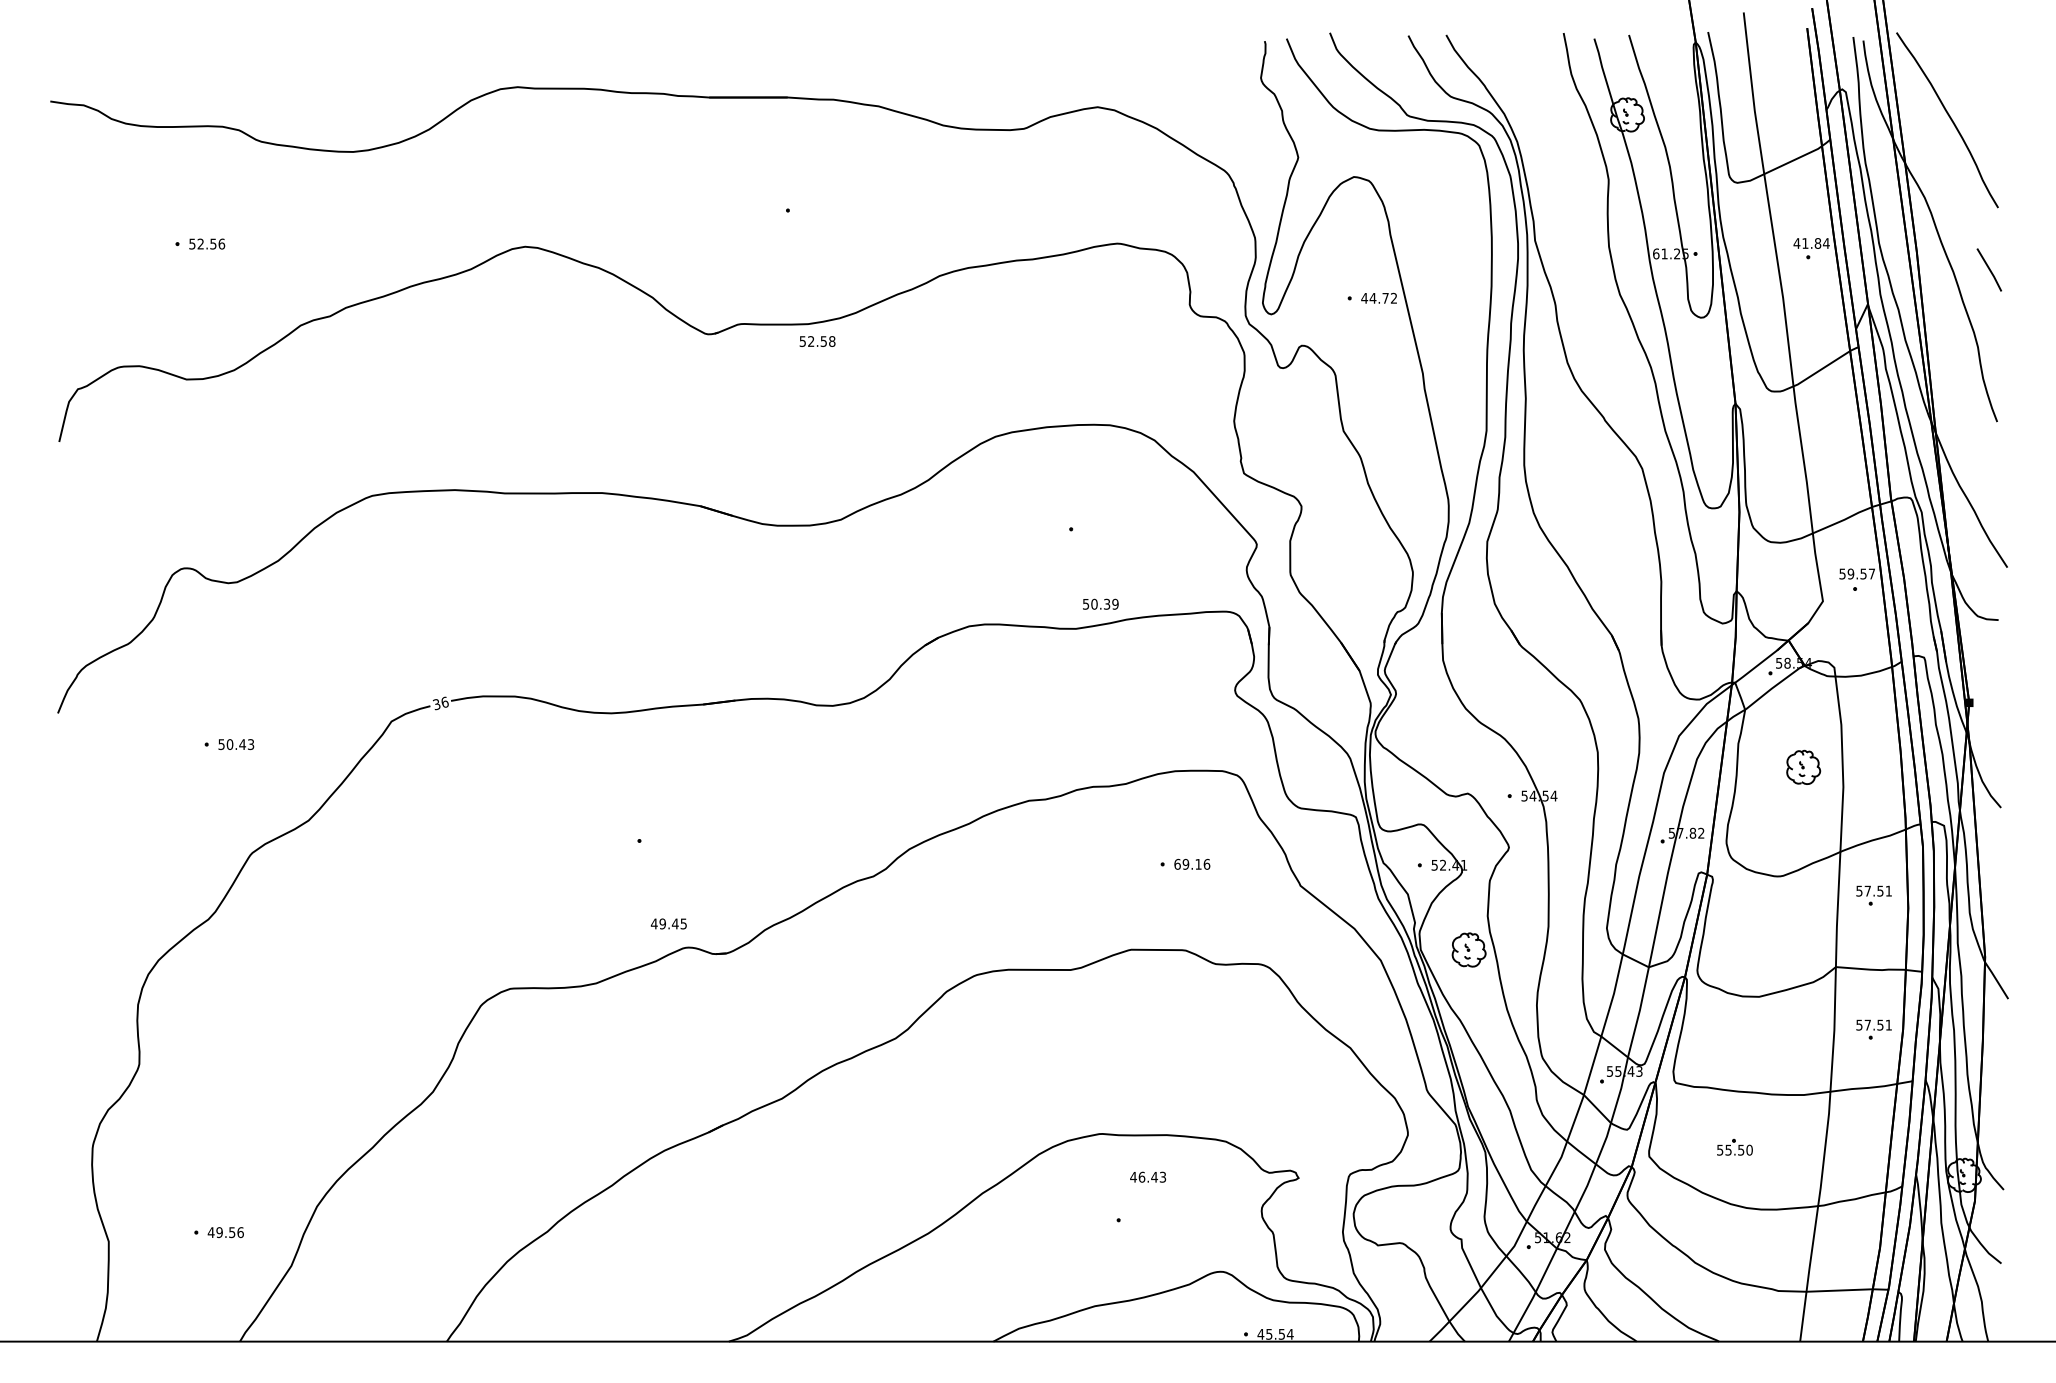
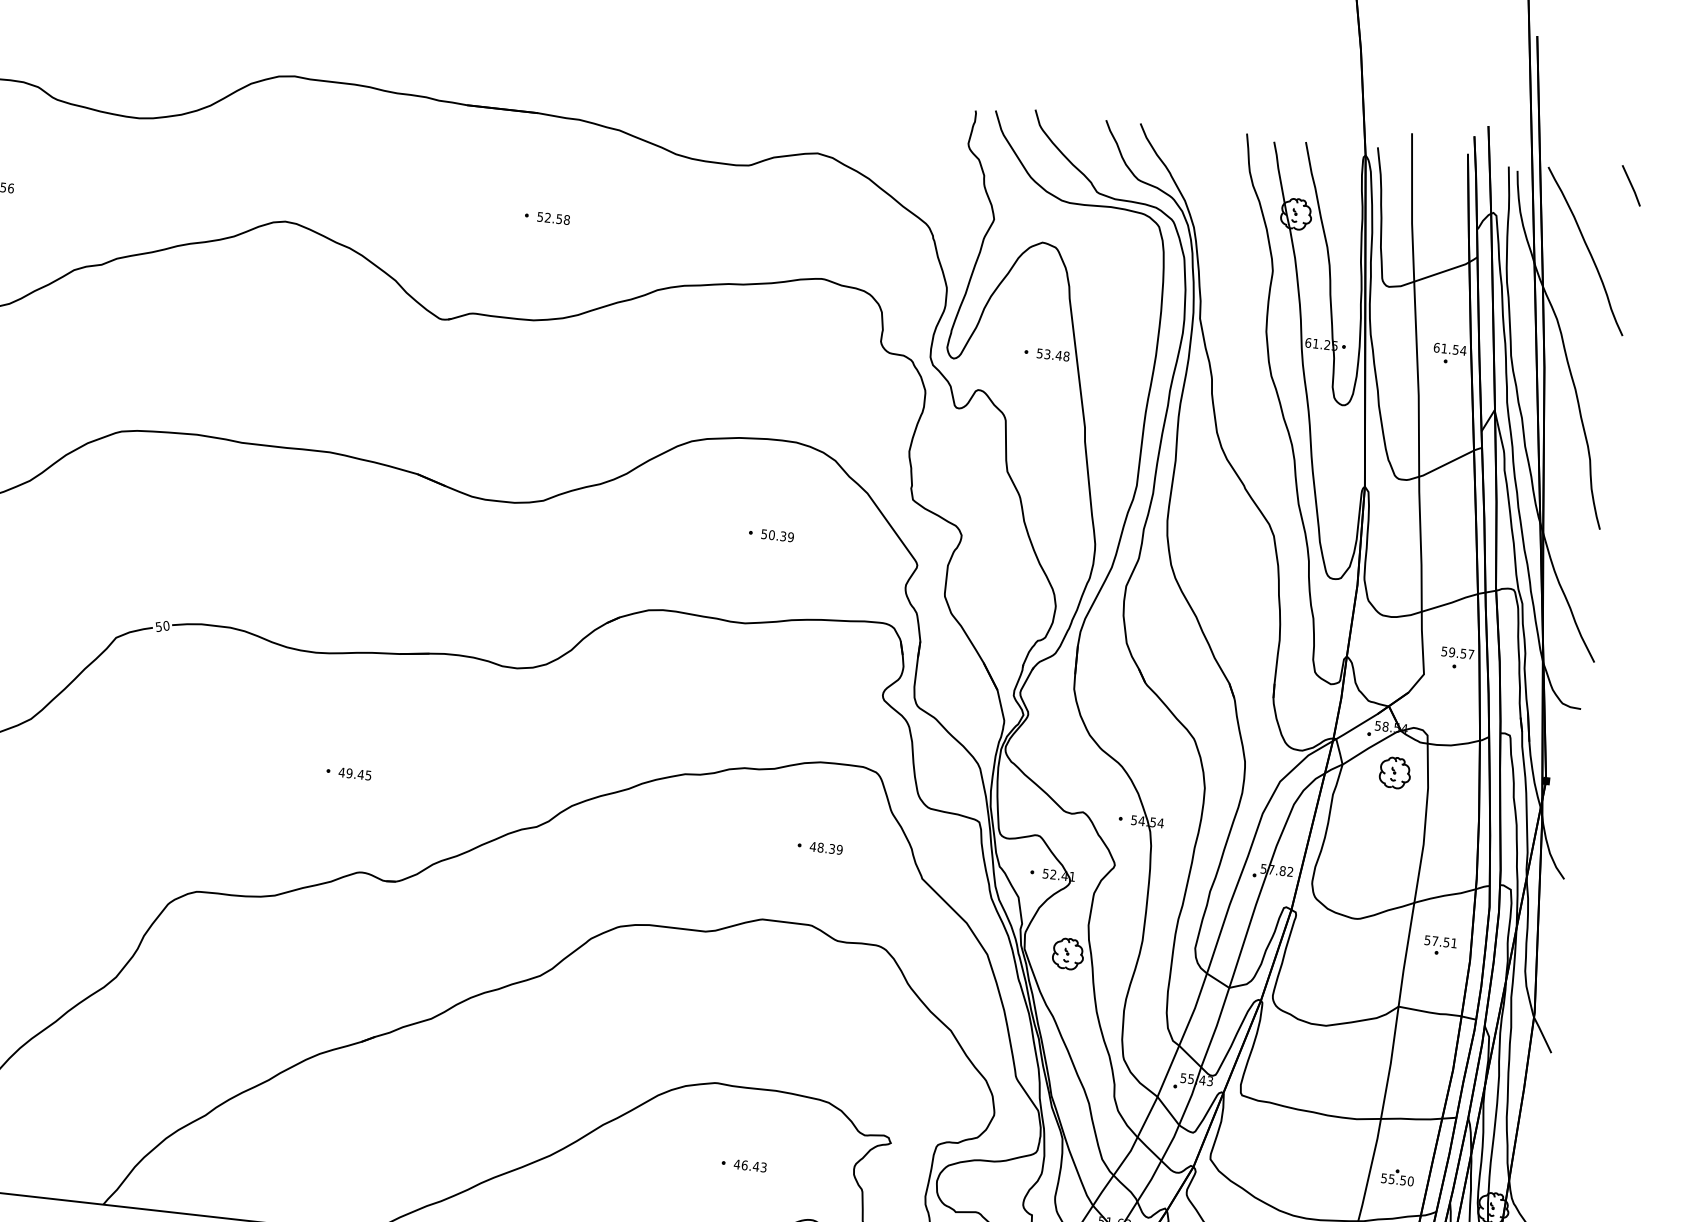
text: (1807, 243) -> (1446, 348), 41.84 -> 61.54
line: (1989, 269) -> (1631, 185), moved
text: (1379, 297) -> (1053, 354), 44.72 -> 53.48
text: (817, 341) -> (553, 218), moved
text: (1100, 603) -> (777, 535), moved
text: (440, 701) -> (162, 624), 36 -> 50
part: (1803, 766) -> (1395, 772), moved
text: (1192, 863) -> (826, 847), 69.16 -> 48.39
text: (668, 923) -> (354, 773), moved
part: (1873, 1029) -> (1426, 1066), removed
part: (1734, 1146) -> (1397, 1176), moved
text: (1148, 1176) -> (750, 1165), moved

